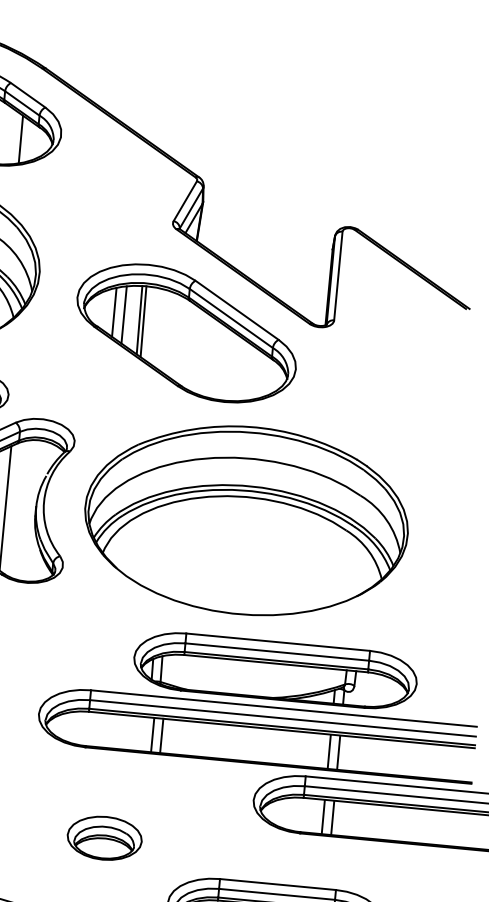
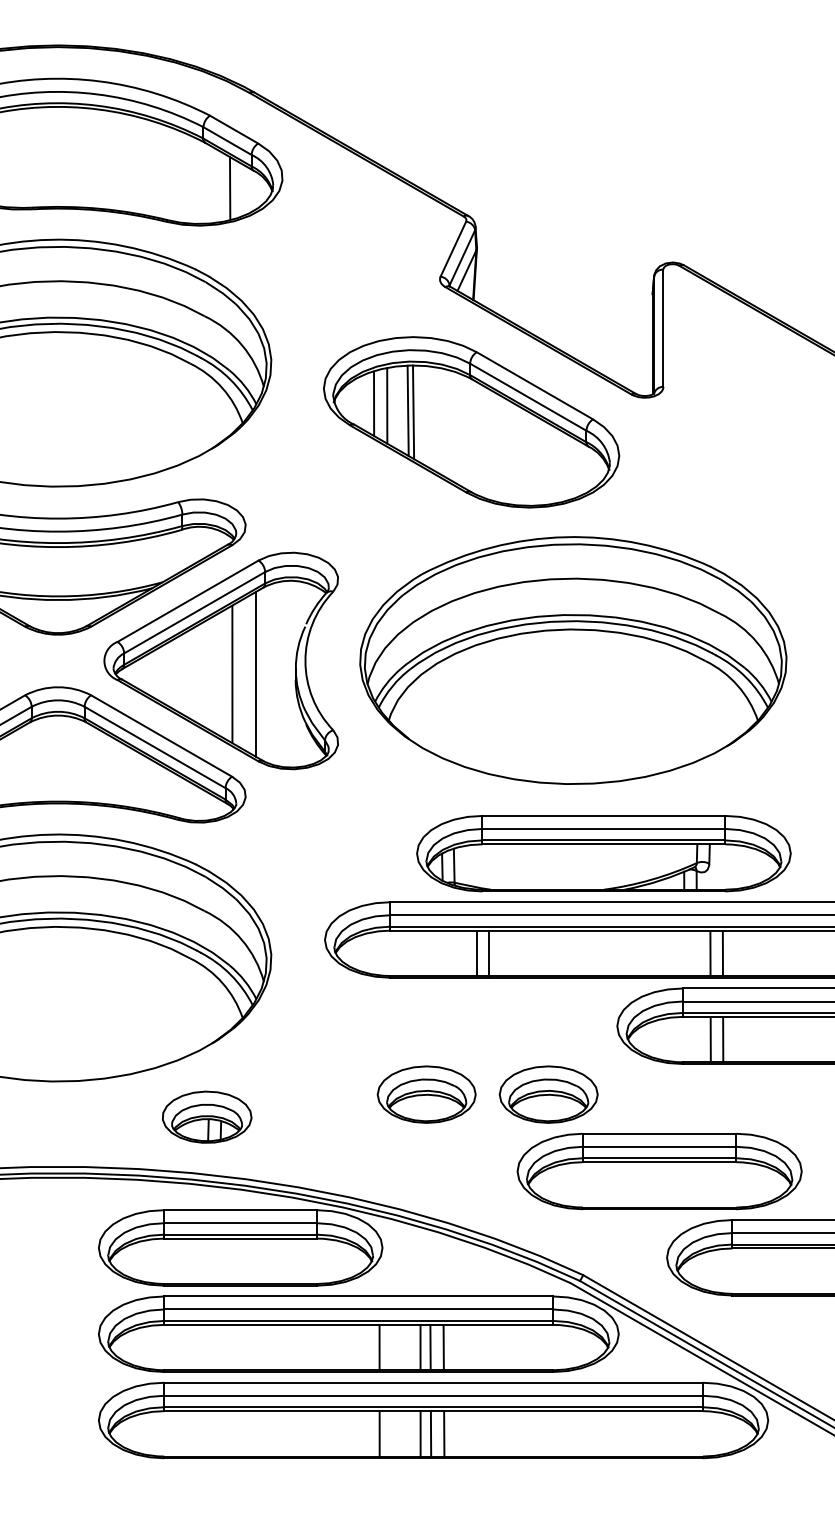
part: (275, 670) -> (603, 853), moved
part: (196, 846) -> (548, 1094), added

